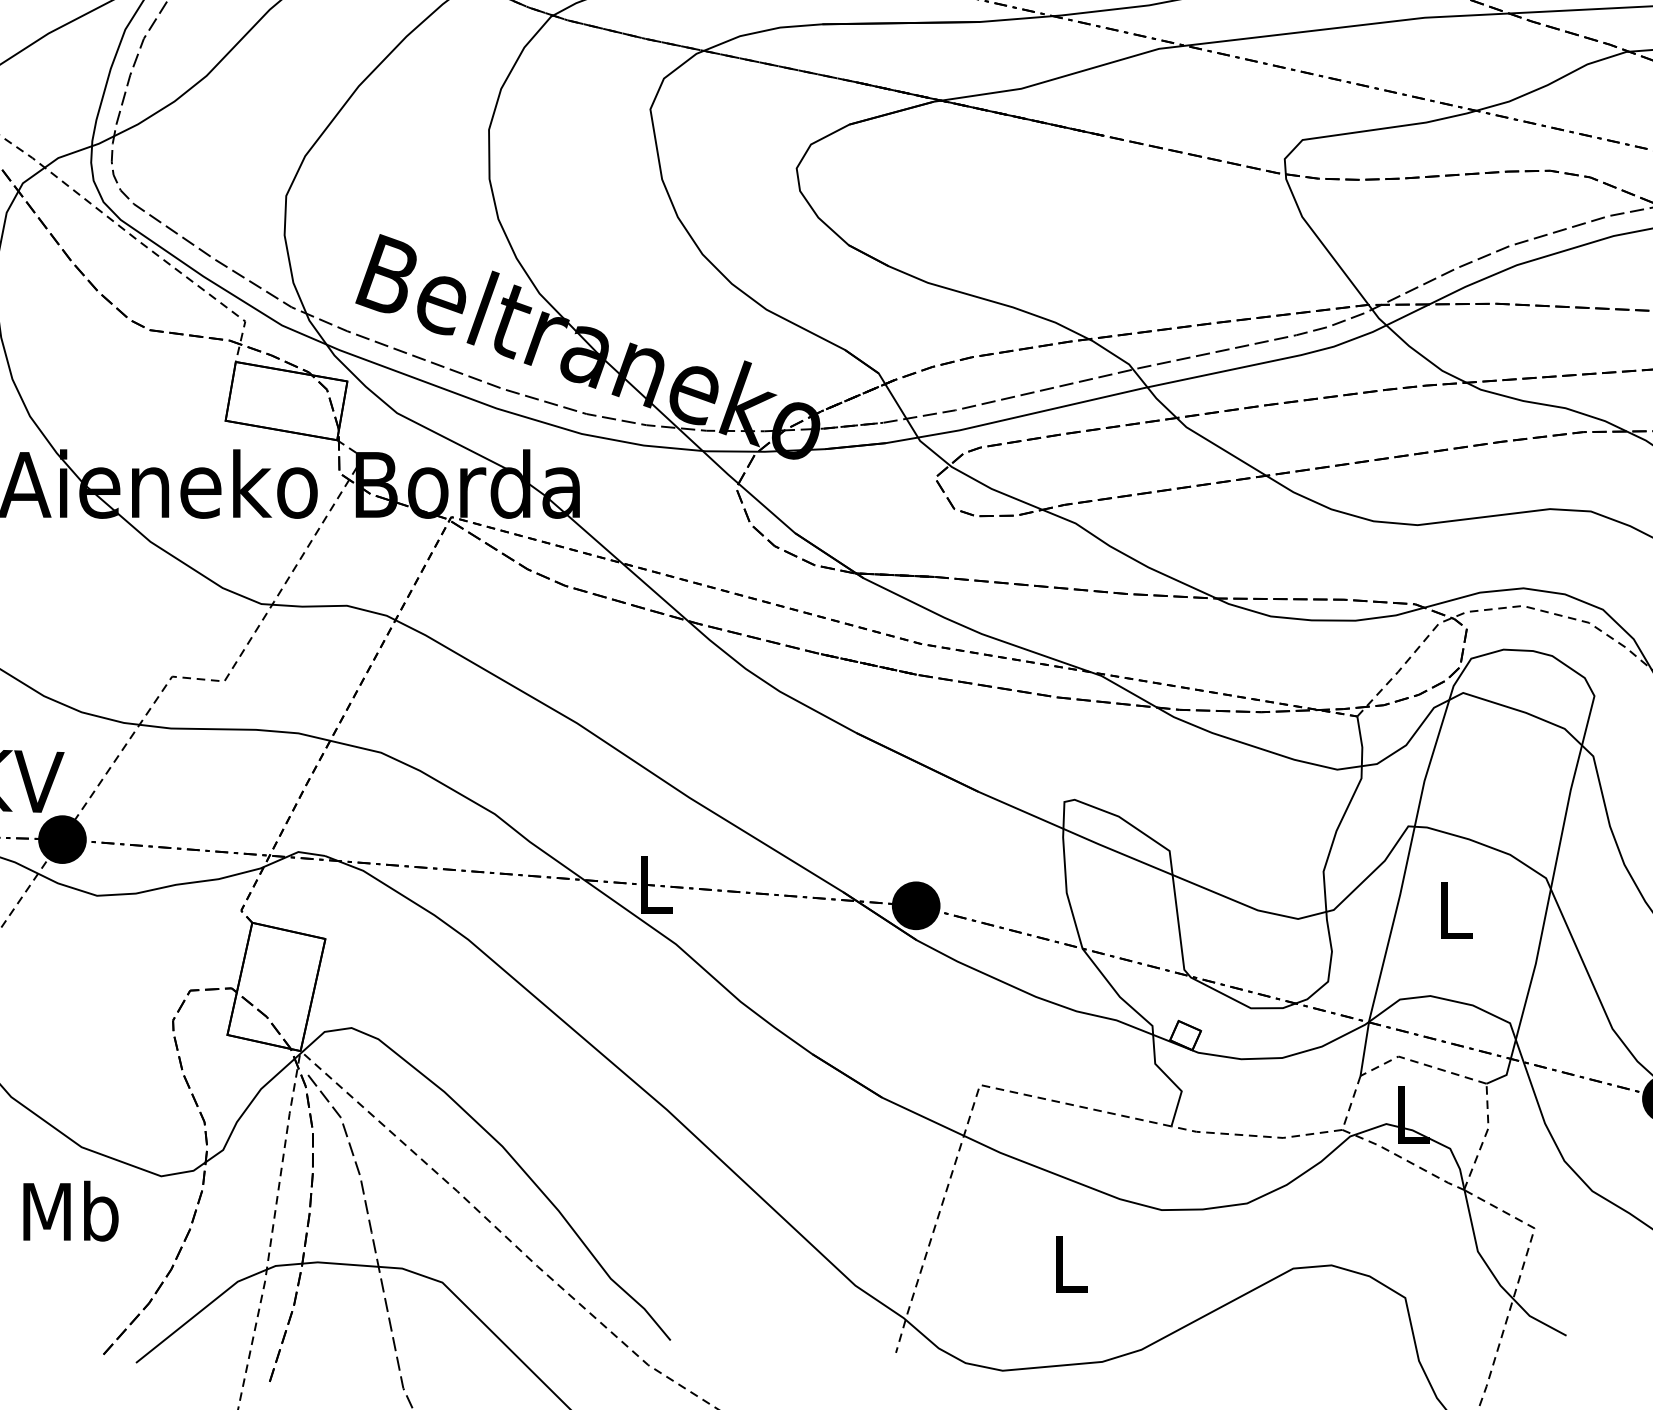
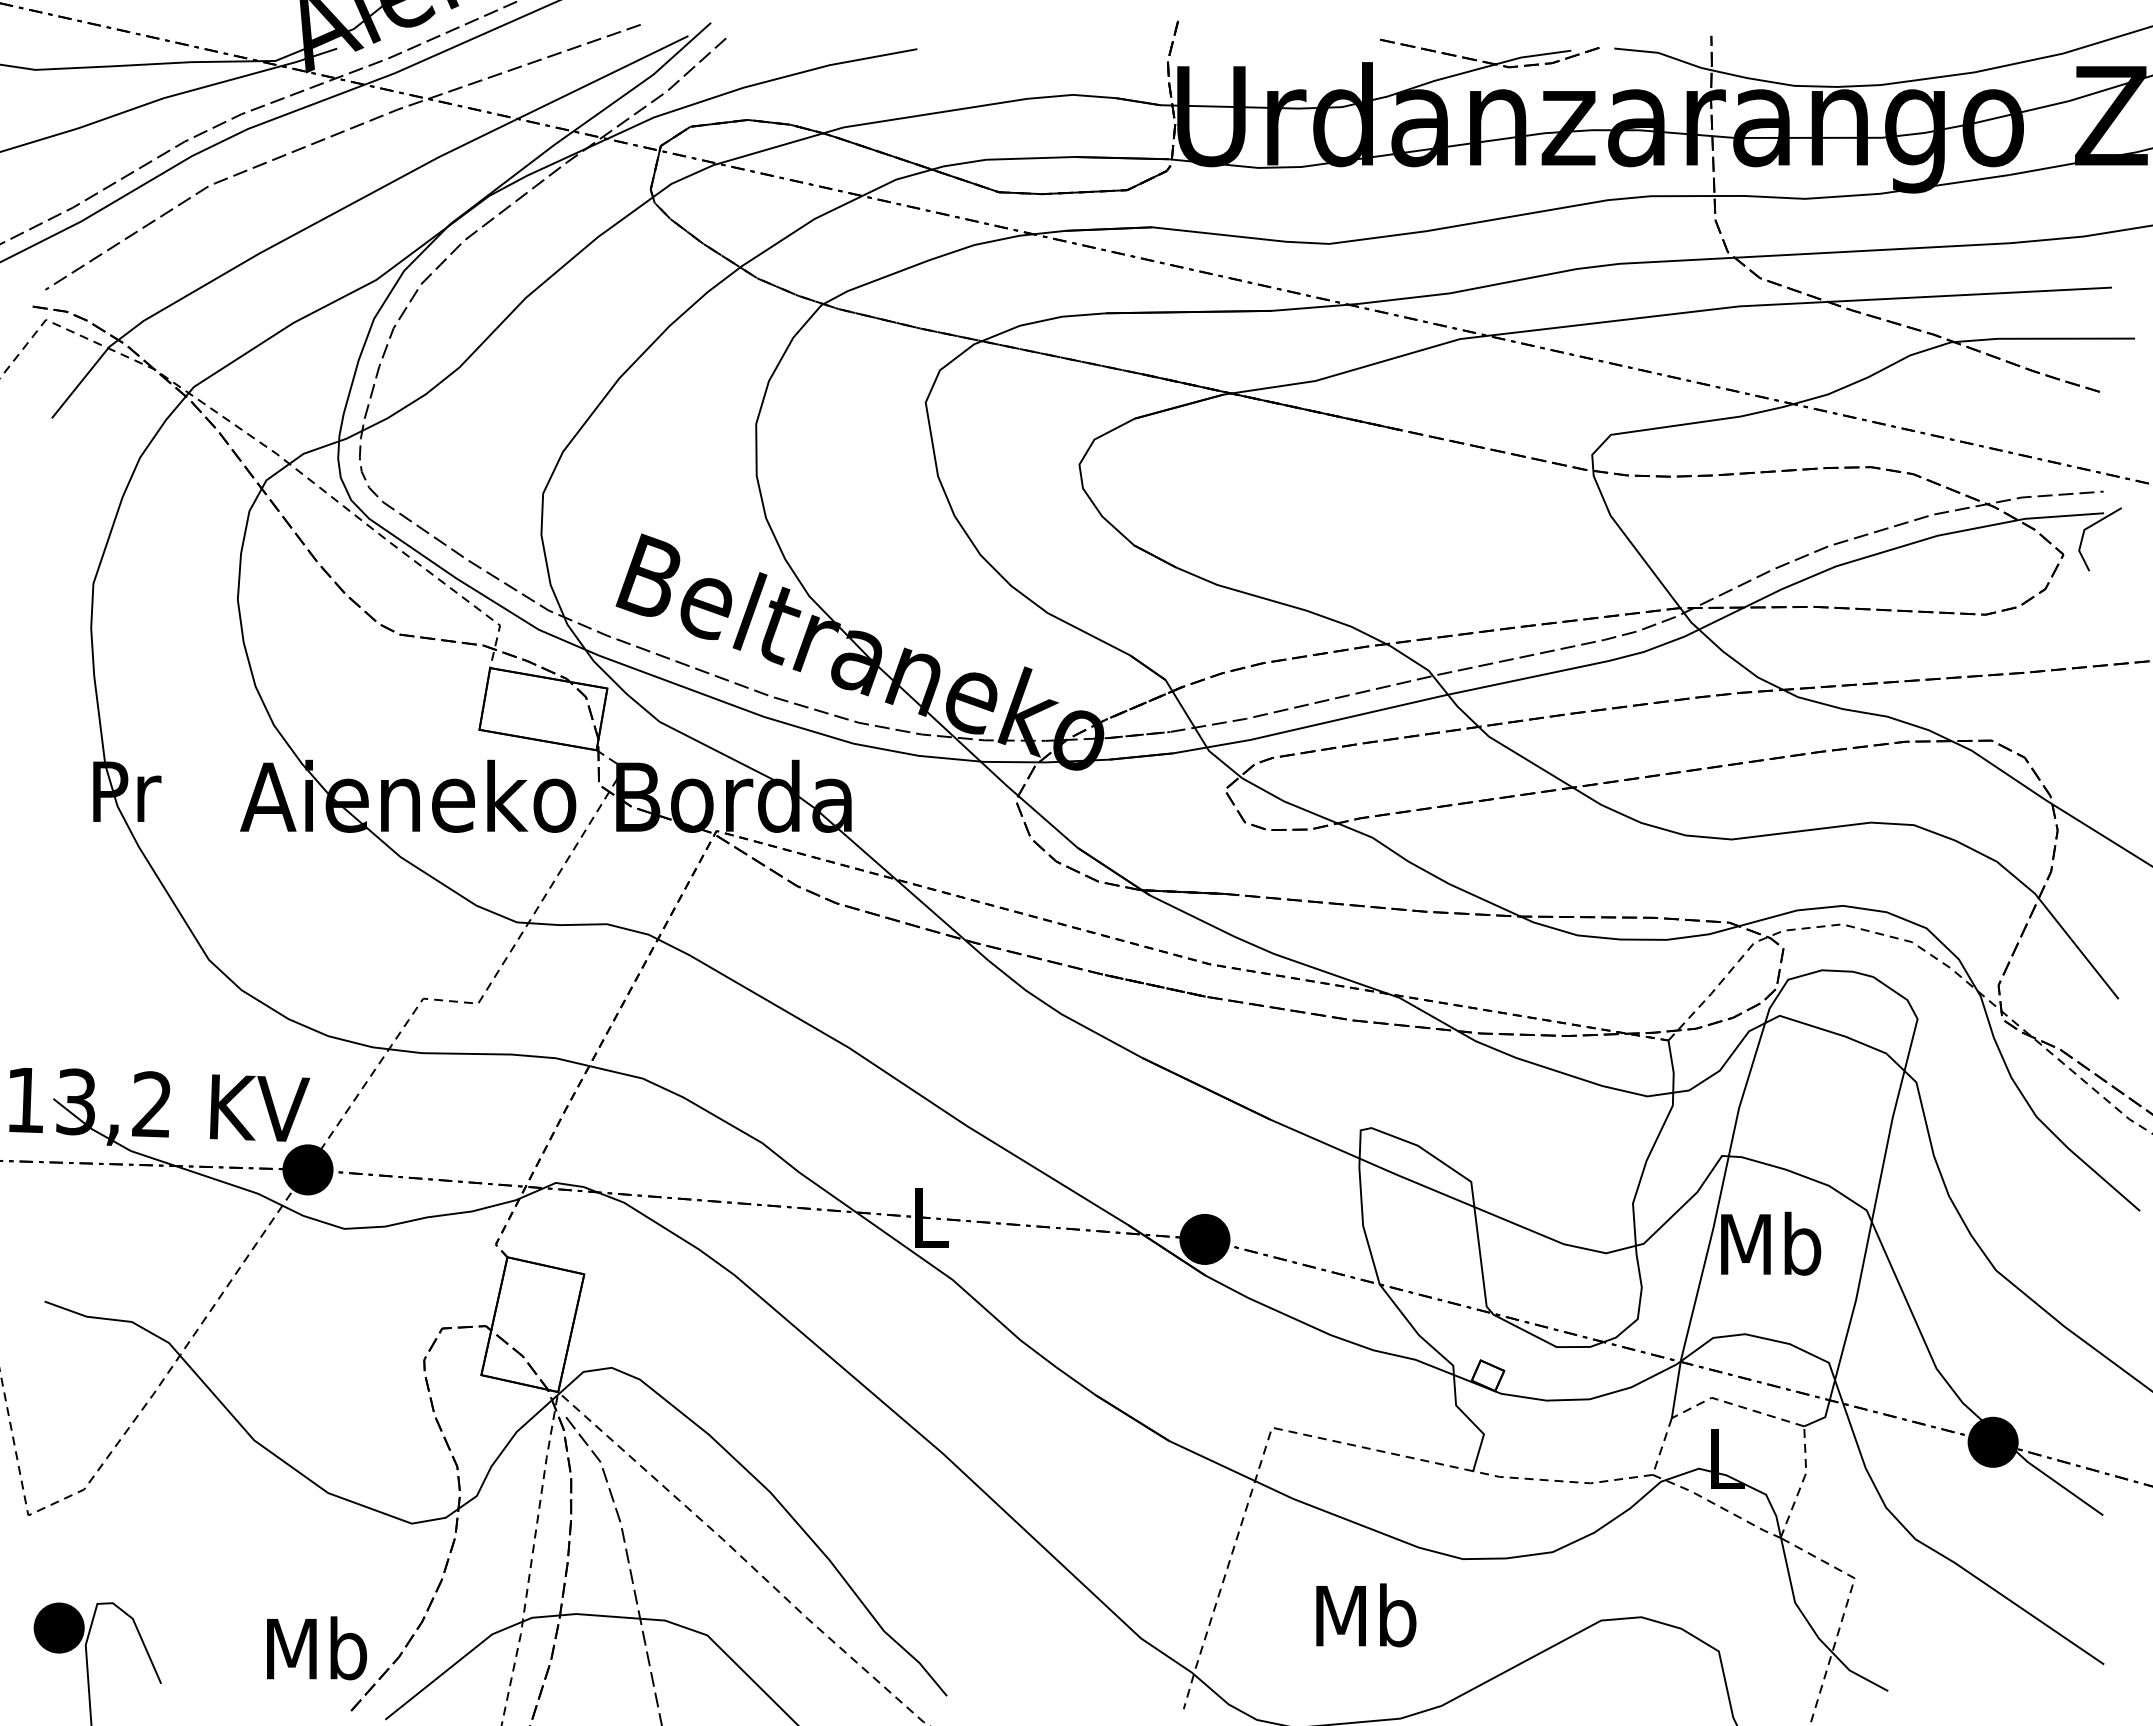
text: (1455, 909) -> (1771, 1243), L -> Mb
text: (70, 1211) -> (316, 1648), moved
text: (1069, 1263) -> (1366, 1615), L -> Mb

